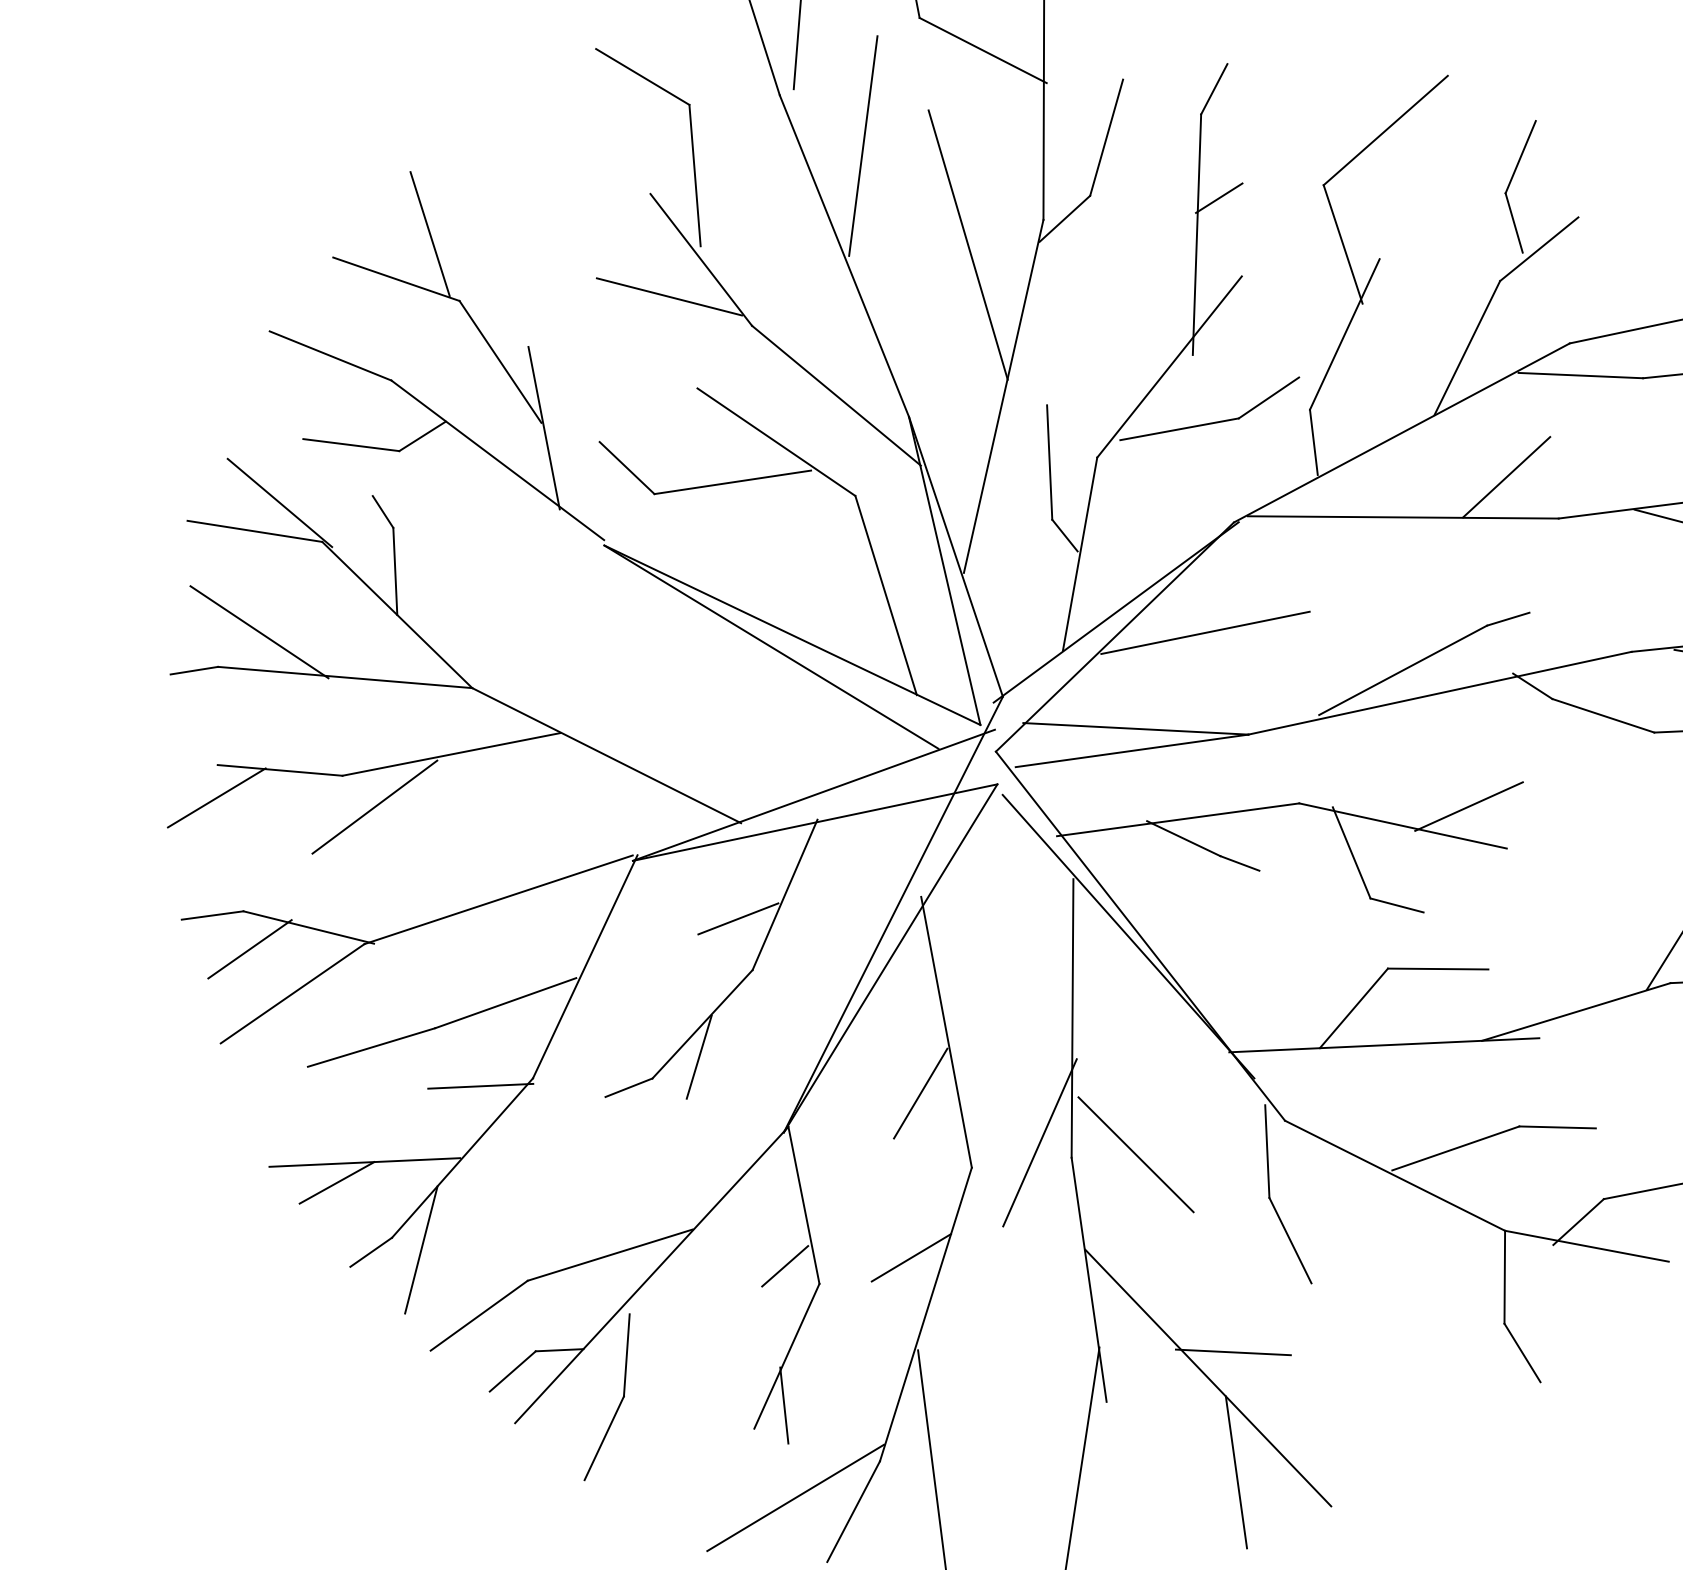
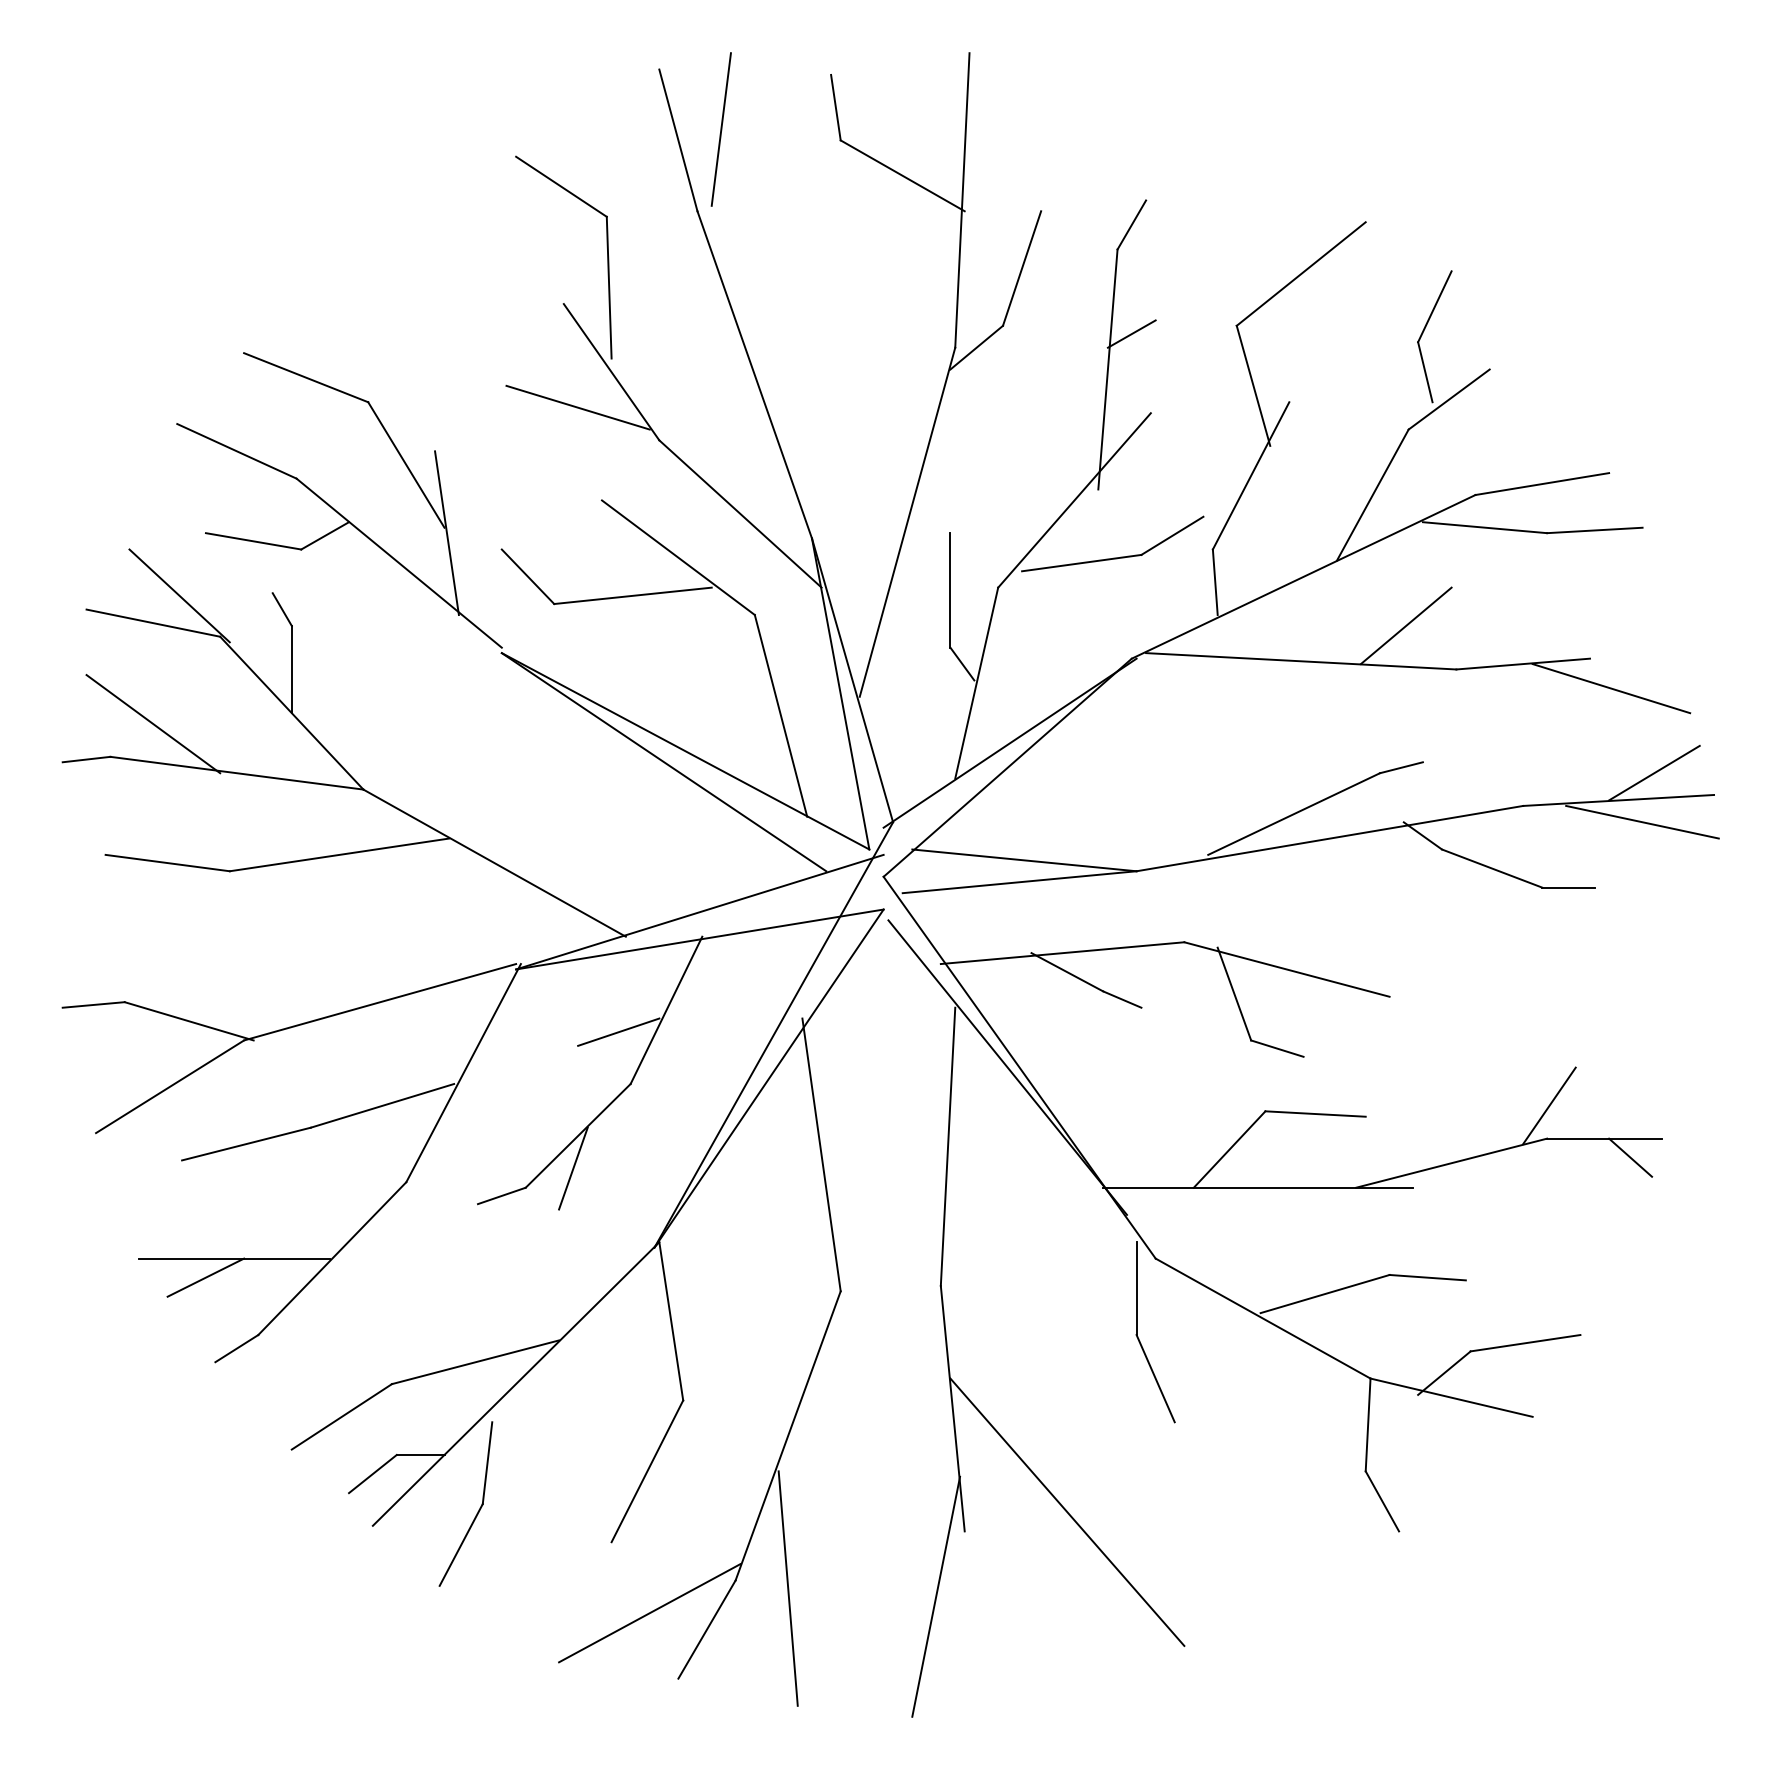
line: (863, 145) -> (778, 265), removed
line: (429, 233) -> (341, 333), removed
line: (967, 245) -> (878, 369), removed
line: (1205, 632) -> (1098, 767), removed
line: (217, 797) -> (103, 887), removed
line: (374, 806) -> (260, 903), removed
line: (1468, 806) -> (1353, 953), removed
line: (249, 949) -> (129, 1040), removed
line: (480, 1086) -> (353, 1187), removed
line: (920, 1093) -> (792, 1214), removed
line: (1039, 1142) -> (909, 1269), removed
line: (1136, 1154) -> (1005, 1285), removed
line: (420, 1249) -> (286, 1348), removed
line: (910, 1257) -> (775, 1378), removed
line: (784, 1266) -> (649, 1381), removed
line: (1233, 1352) -> (1093, 1487), removed
line: (784, 1405) -> (642, 1520), removed
line: (1236, 1472) -> (1091, 1607), removed

